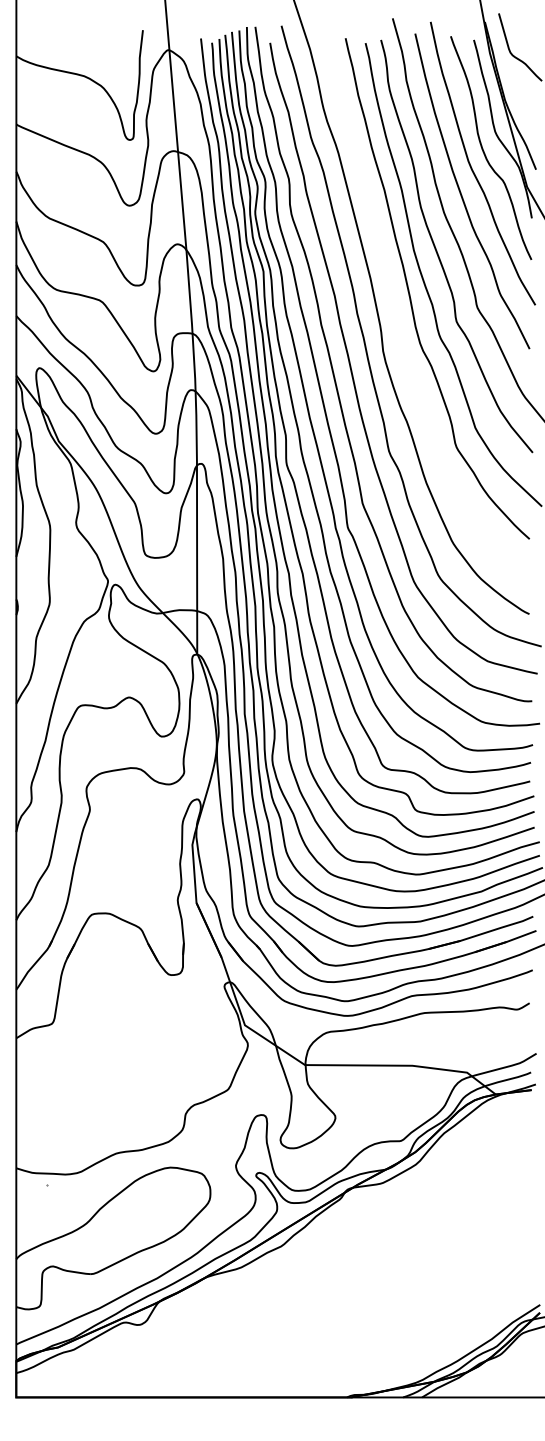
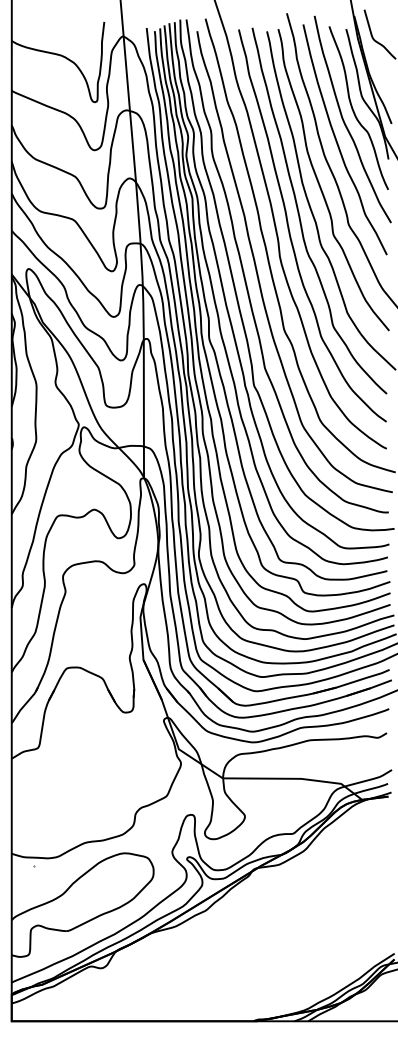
curve: (396, 313) -> (289, 229), added

